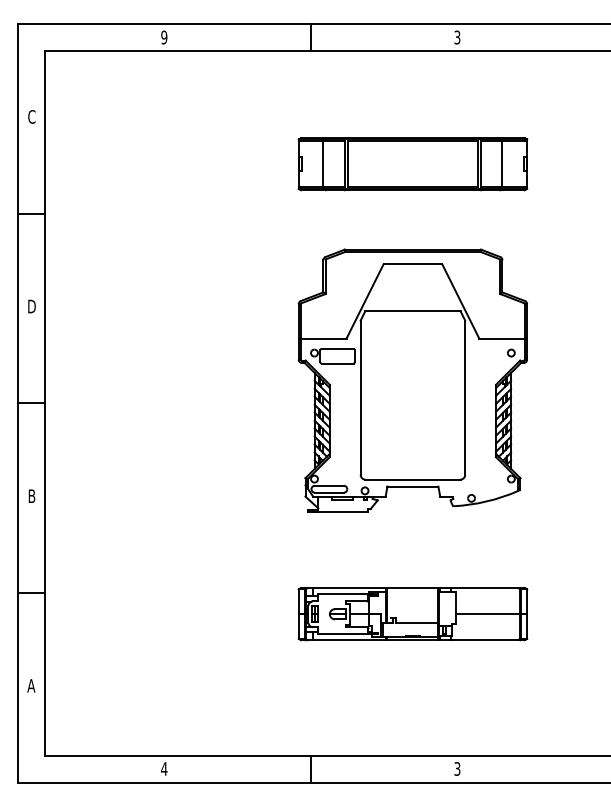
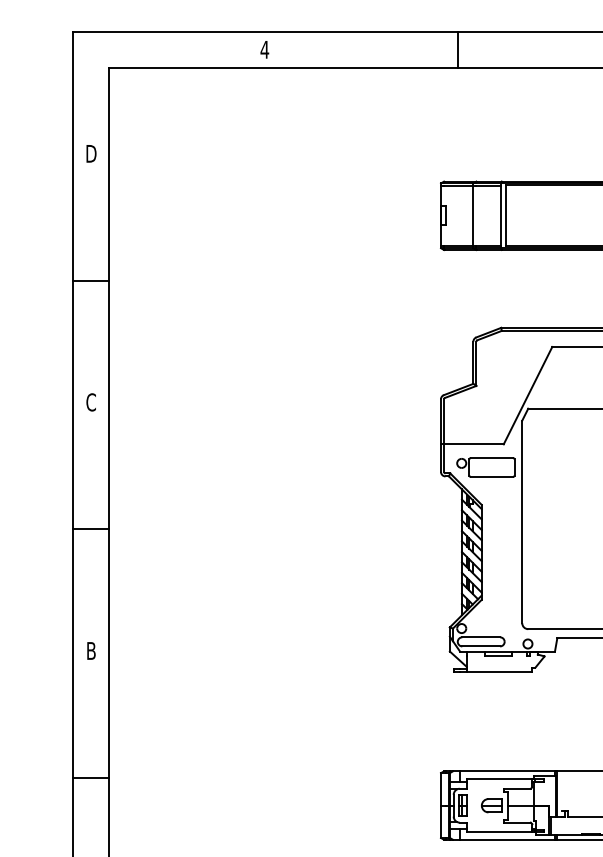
text: (164, 37) -> (265, 49), 9 -> 4
text: (31, 116) -> (90, 153), C -> D
text: (31, 306) -> (90, 402), D -> C

